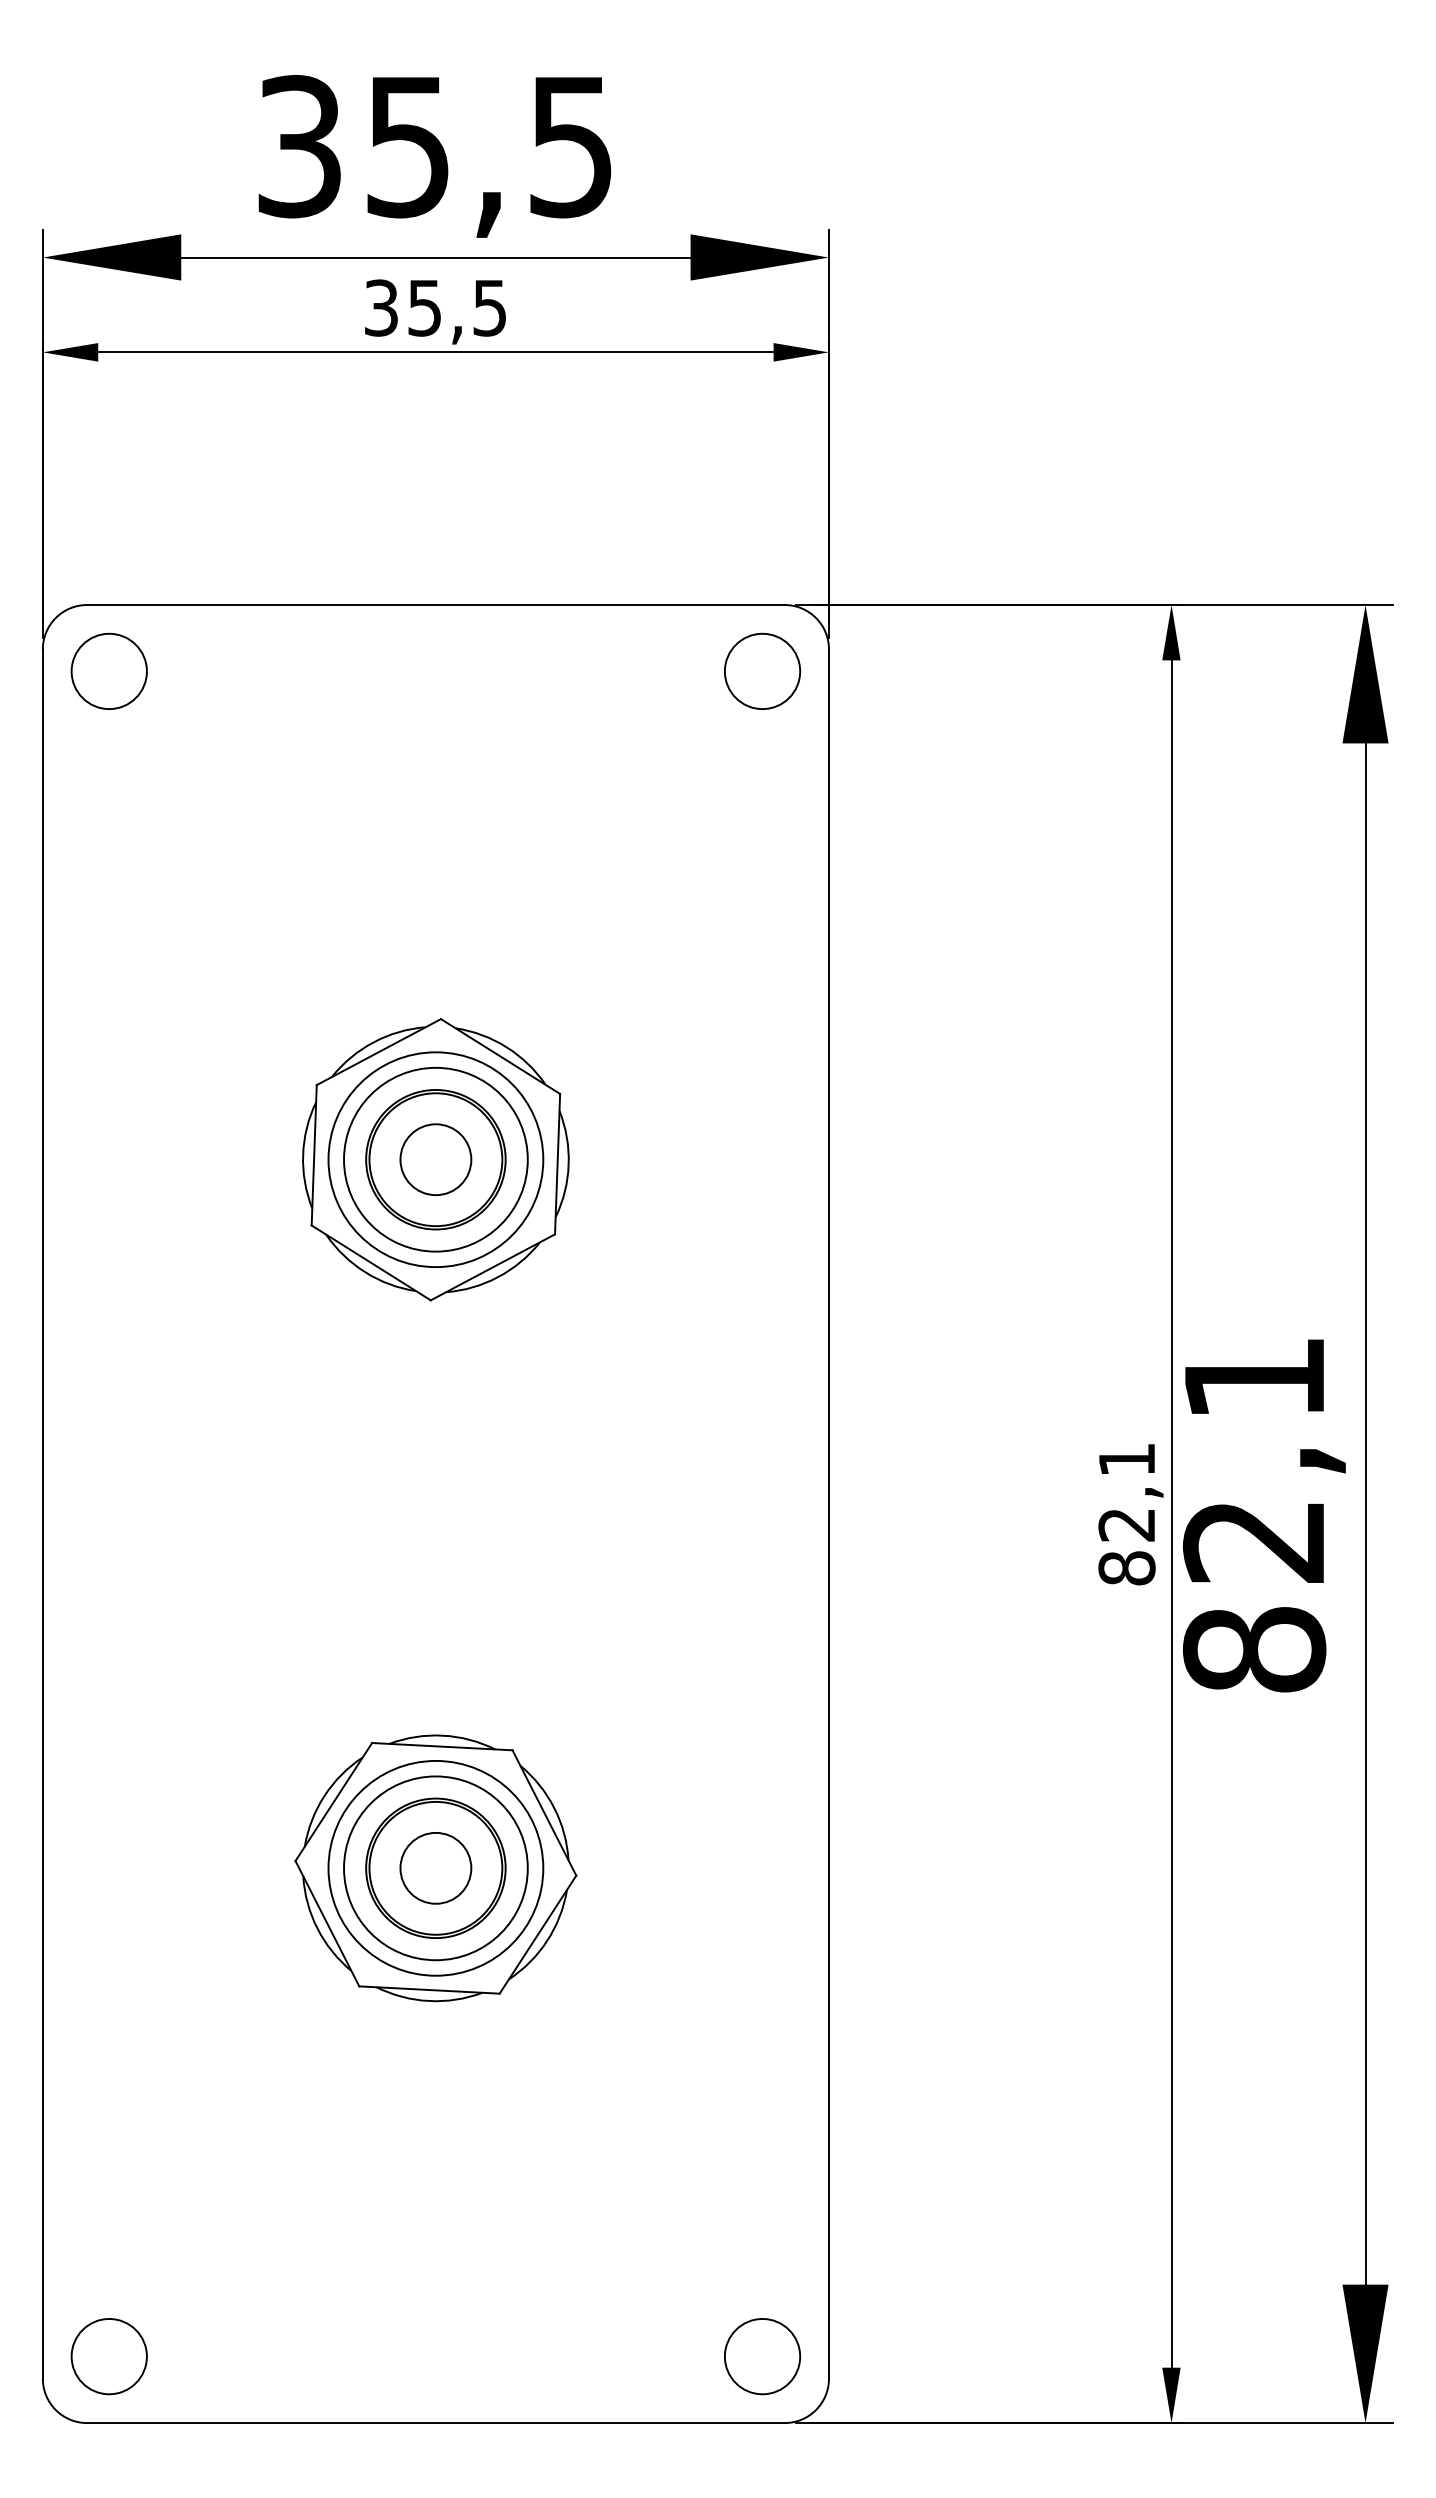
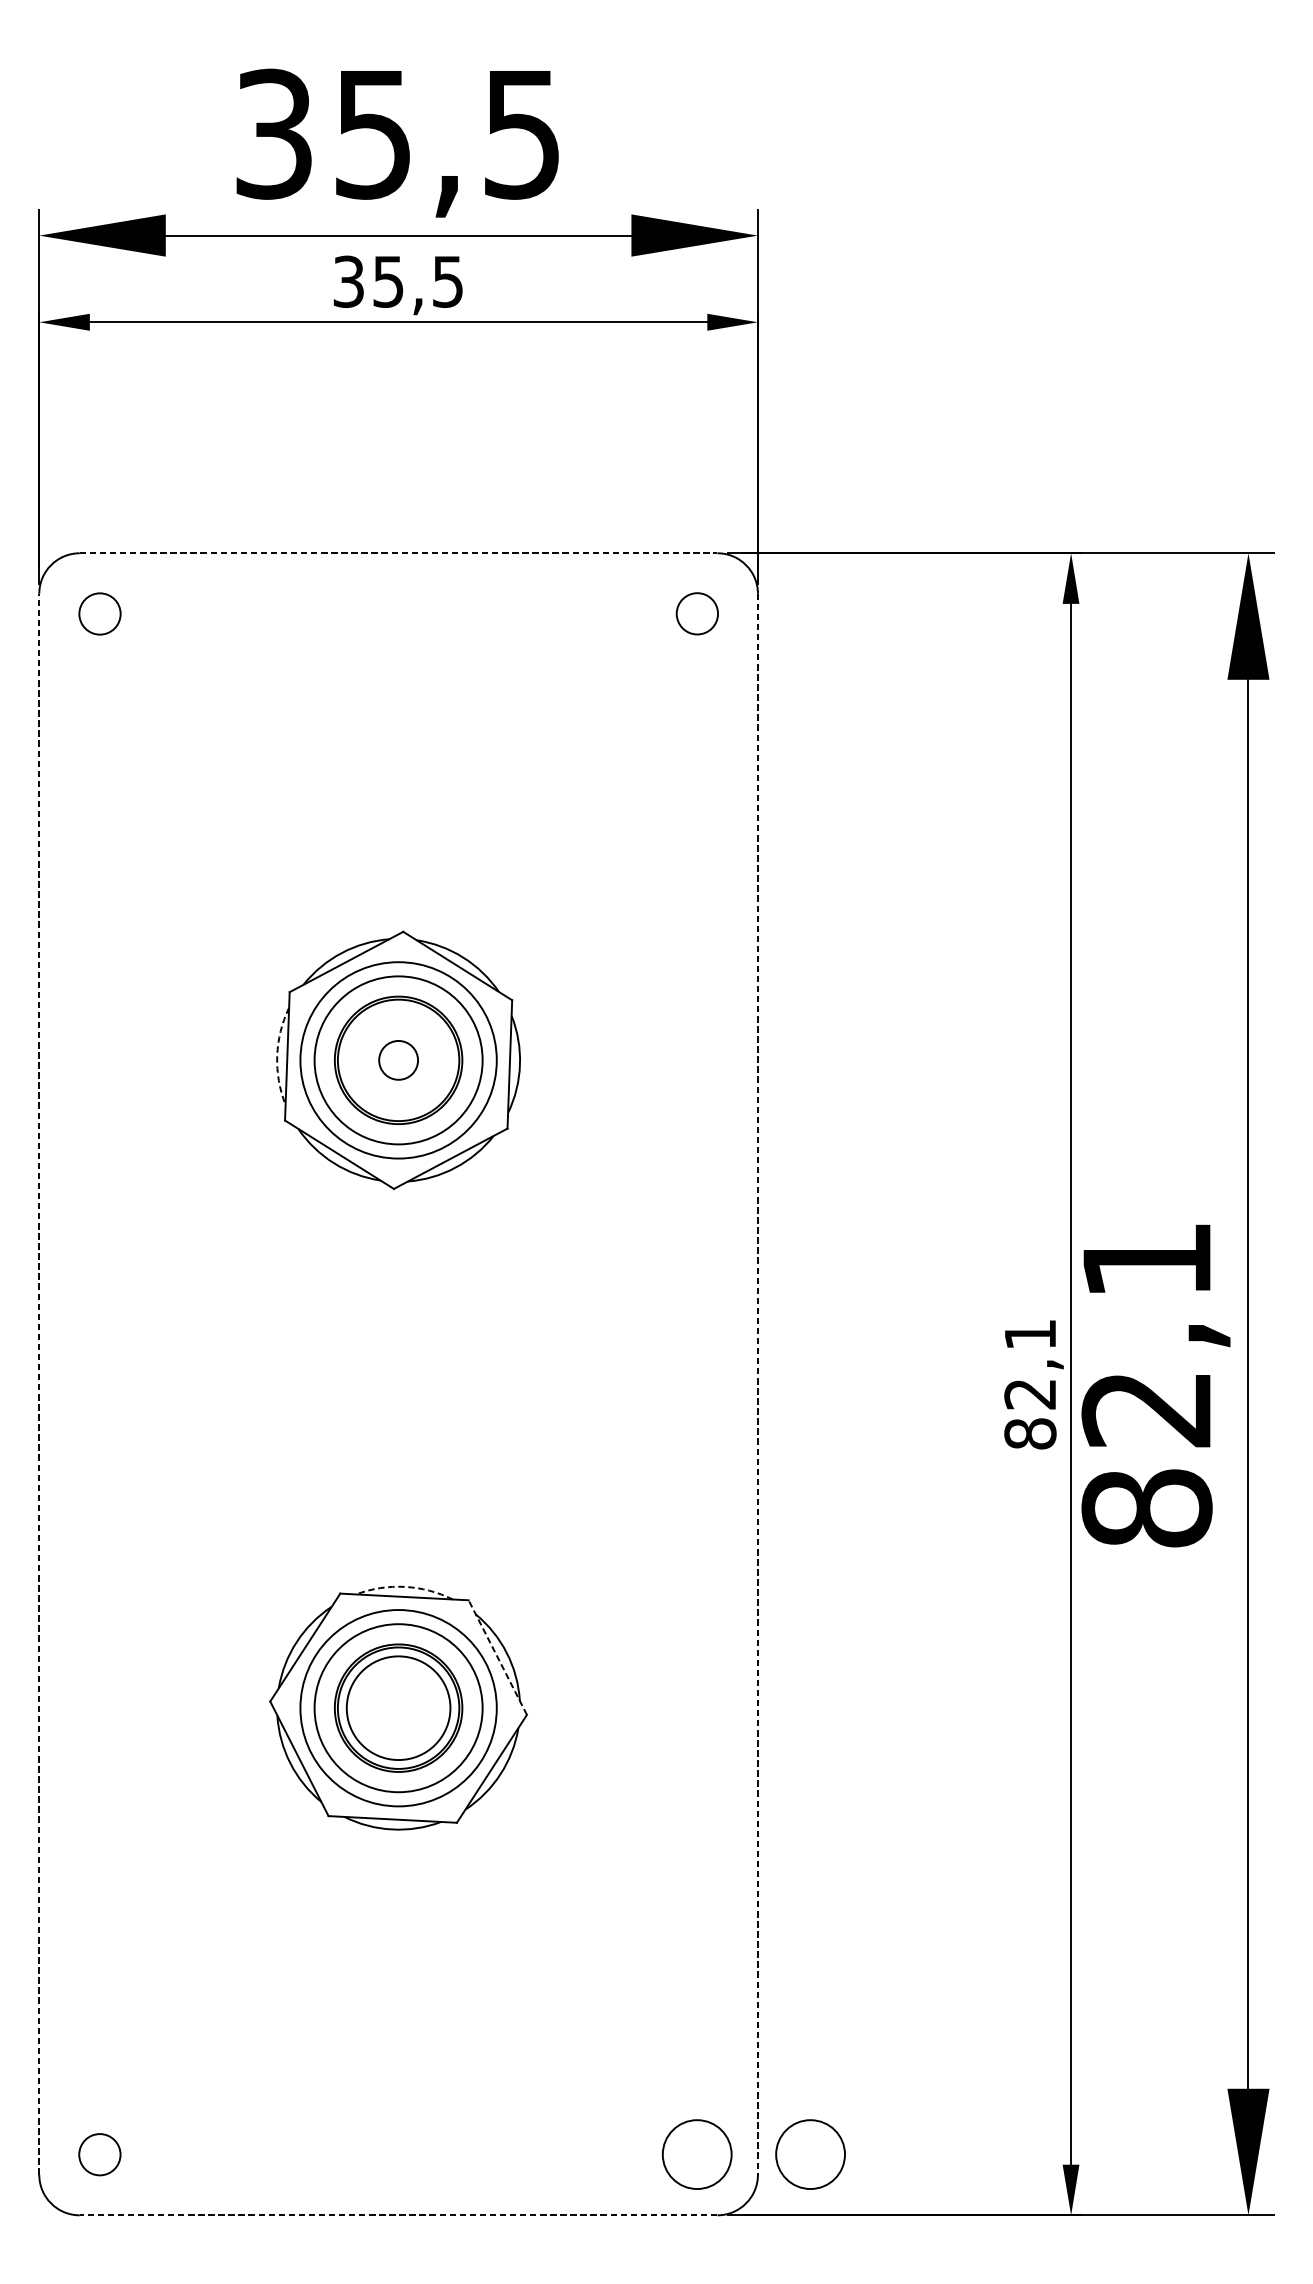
line: (435, 605) -> (398, 553), solid -> dashed
circle: (762, 670) -> (697, 613), size x0.6
circle: (108, 671) -> (99, 614), size x0.6
arc: (303, 1154) -> (277, 1055), solid -> dashed
circle: (435, 1159) -> (398, 1060), size x0.6
line: (42, 1514) -> (38, 1384), solid -> dashed
line: (828, 1514) -> (757, 1384), solid -> dashed
arc: (442, 1735) -> (404, 1586), solid -> dashed
line: (544, 1812) -> (497, 1657), solid -> dashed
circle: (435, 1867) -> (398, 1707), size x1.6
circle: (108, 2356) -> (99, 2154), size x0.6
circle: (886, 2356) -> (810, 2154), added
line: (435, 2423) -> (398, 2215), solid -> dashed

